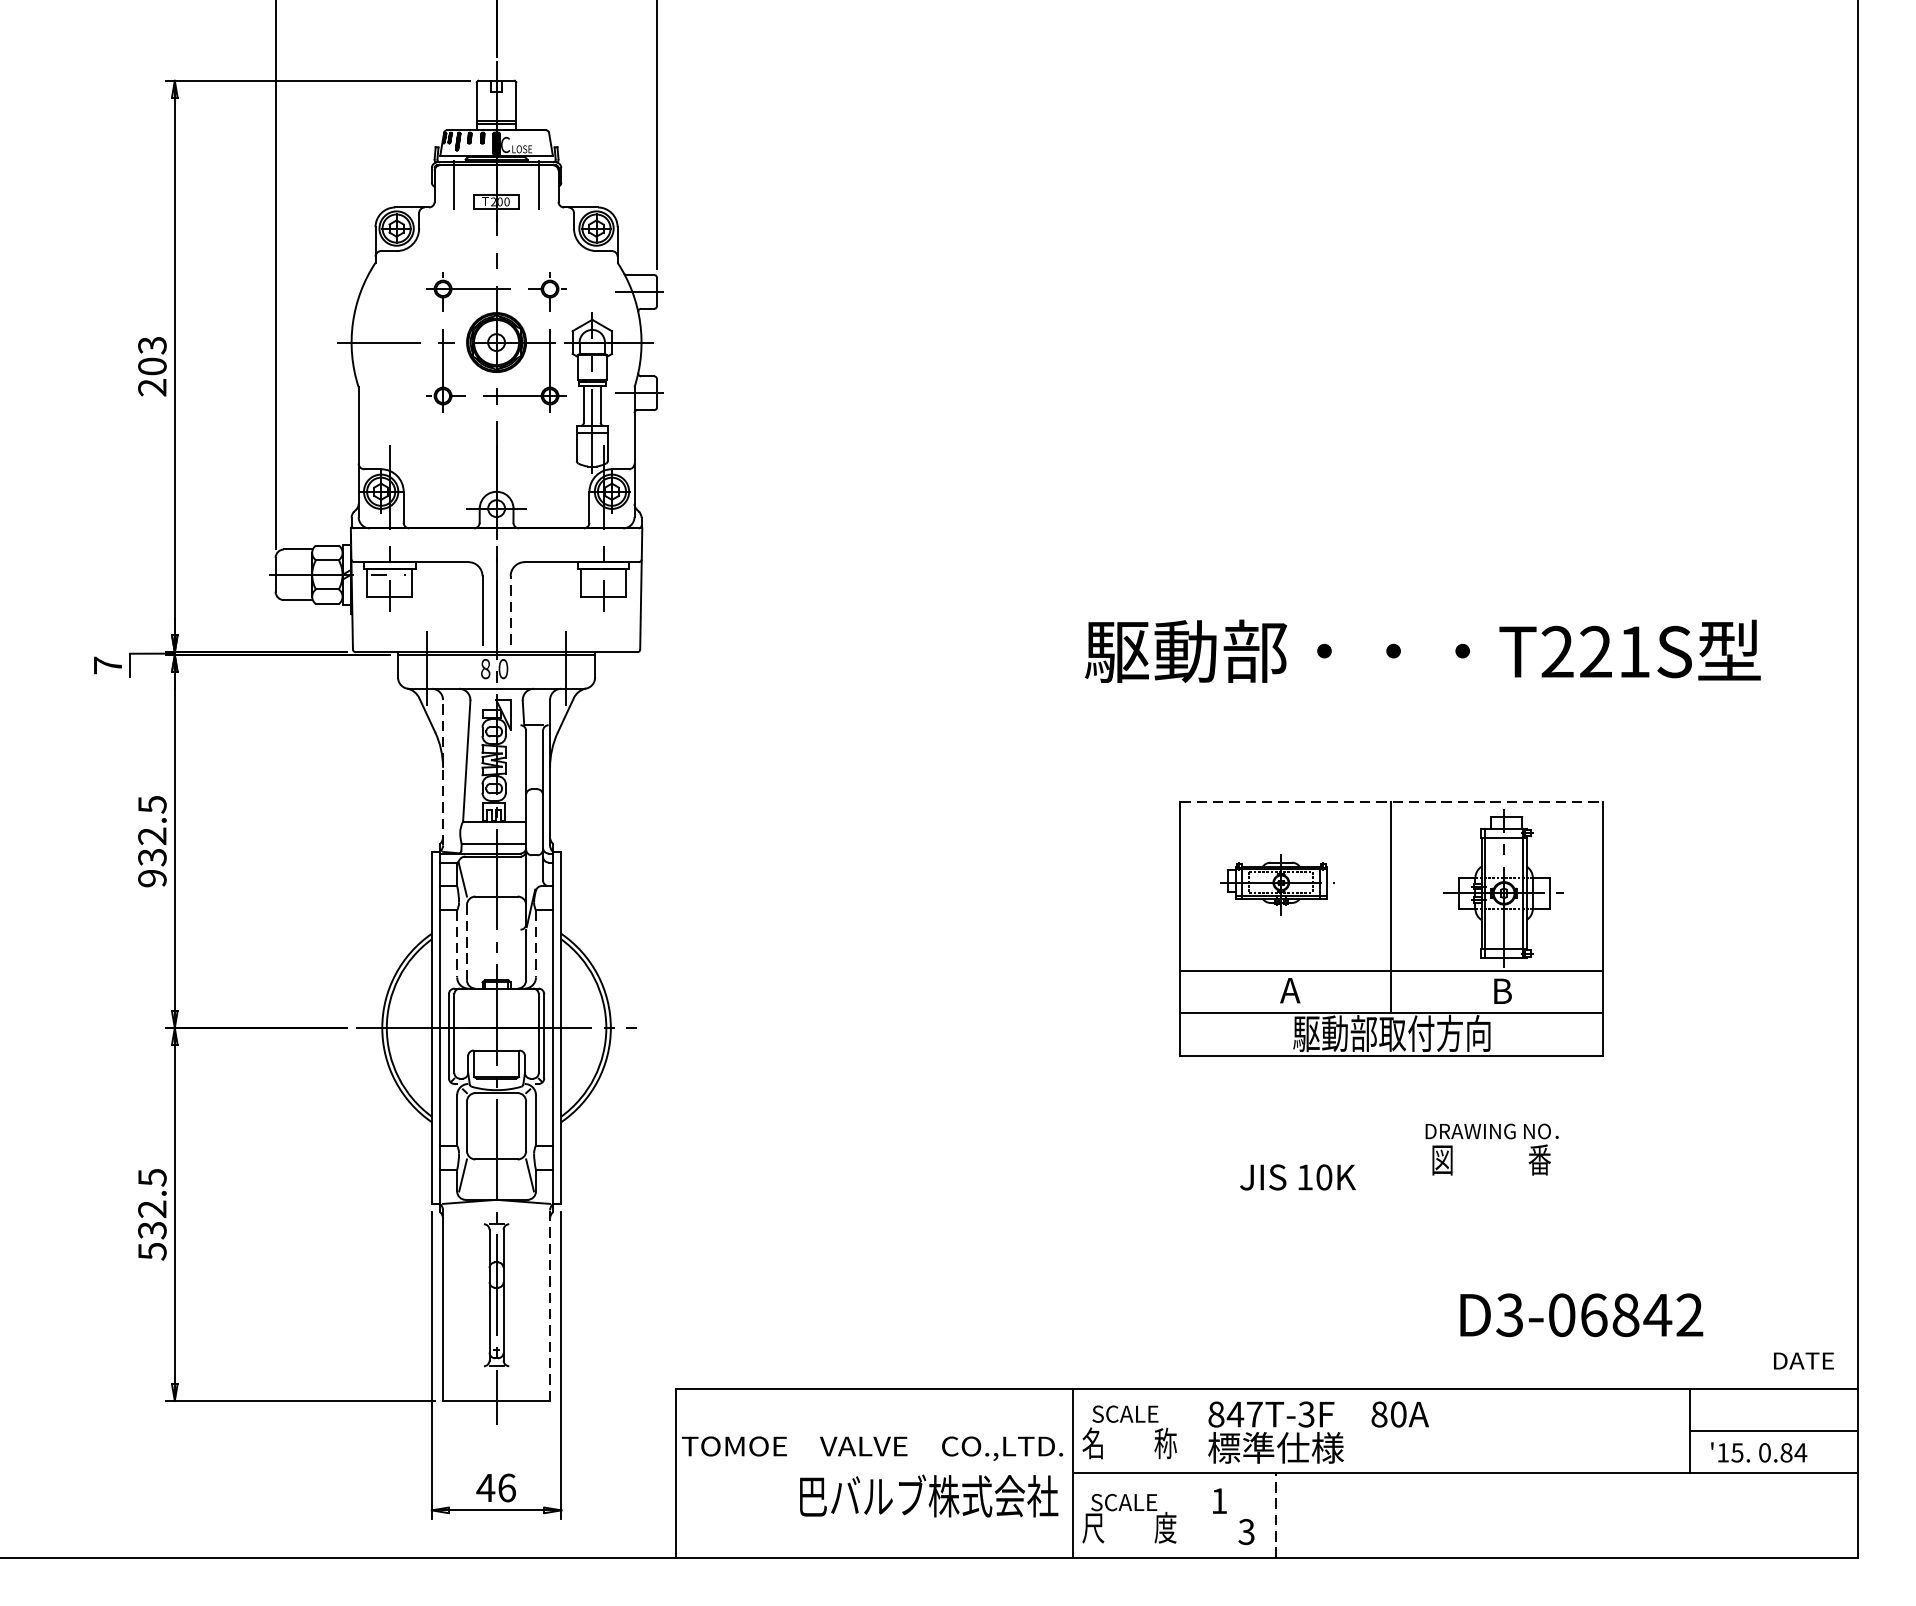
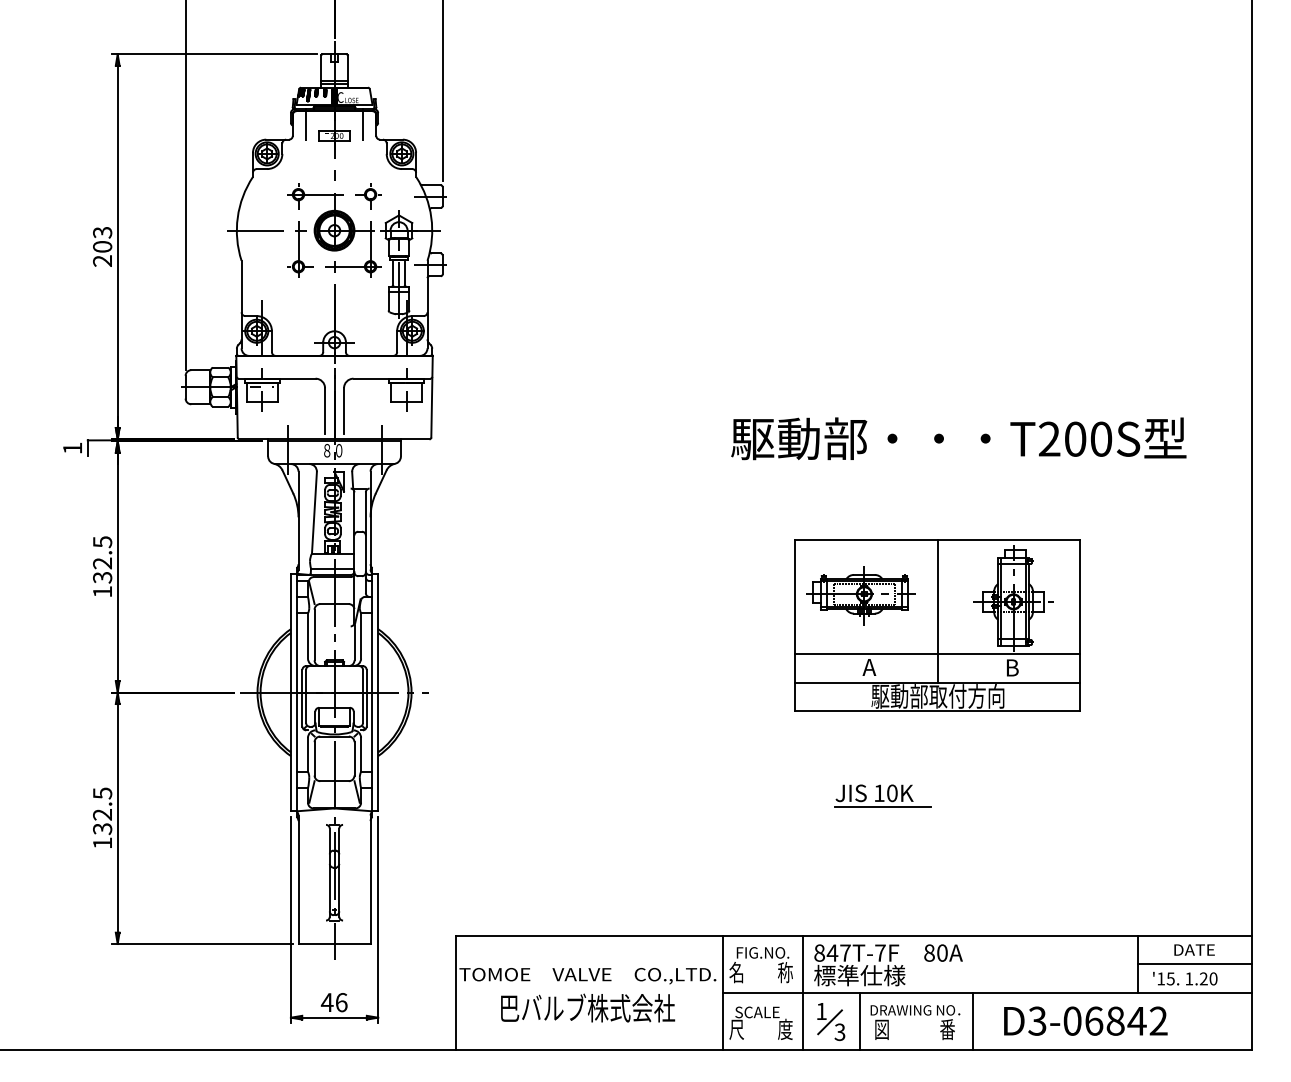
line: (511, 609) -> (344, 410), dashed -> solid
text: (1615, 650) -> (1088, 438), T221S -> T200S
text: (107, 665) -> (72, 448), 7 -> 1
line: (443, 772) -> (298, 520), dashed -> solid
line: (1392, 802) -> (938, 540), dashed -> solid
text: (152, 877) -> (102, 591), 932.5 -> 132.5
part: (1277, 883) -> (860, 595), size x1.43
line: (466, 941) -> (314, 634), dashed -> solid
line: (456, 943) -> (307, 635), dashed -> solid
line: (536, 943) -> (361, 635), dashed -> solid
text: (1492, 1149) -> (915, 1022), moved
line: (1309, 1198) -> (882, 807), added
text: (152, 1251) -> (102, 843), 532.5 -> 132.5
line: (549, 1305) -> (370, 879), dashed -> solid
text: (1581, 1314) -> (1085, 1020), moved
text: (1803, 1360) -> (1194, 949), moved
text: (1131, 1413) -> (762, 952), SCALE -> FIG.NO.
text: (1306, 1413) -> (880, 952), 847T-3F -> 847T-7F
text: (1783, 1452) -> (1201, 978), 0.84 -> 1.20
line: (1190, 1472) -> (802, 992), added
text: (929, 1495) -> (588, 1007), moved
line: (1275, 1514) -> (859, 1020), dashed -> solid
line: (1444, 1514) -> (973, 1020), added
line: (1231, 1517) -> (829, 1022), added

